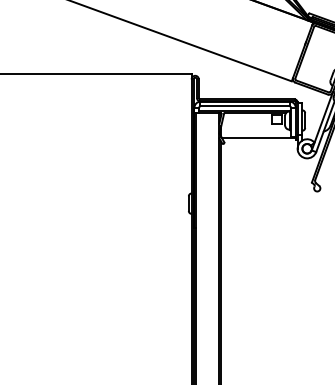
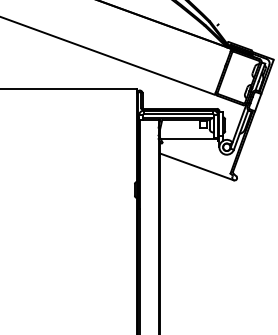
line: (268, 173) -> (196, 166), added

